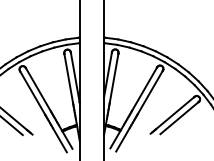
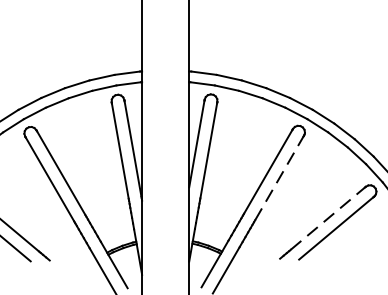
line: (150, 92) -> (279, 178), solid -> dashed
line: (175, 113) -> (328, 219), solid -> dashed

